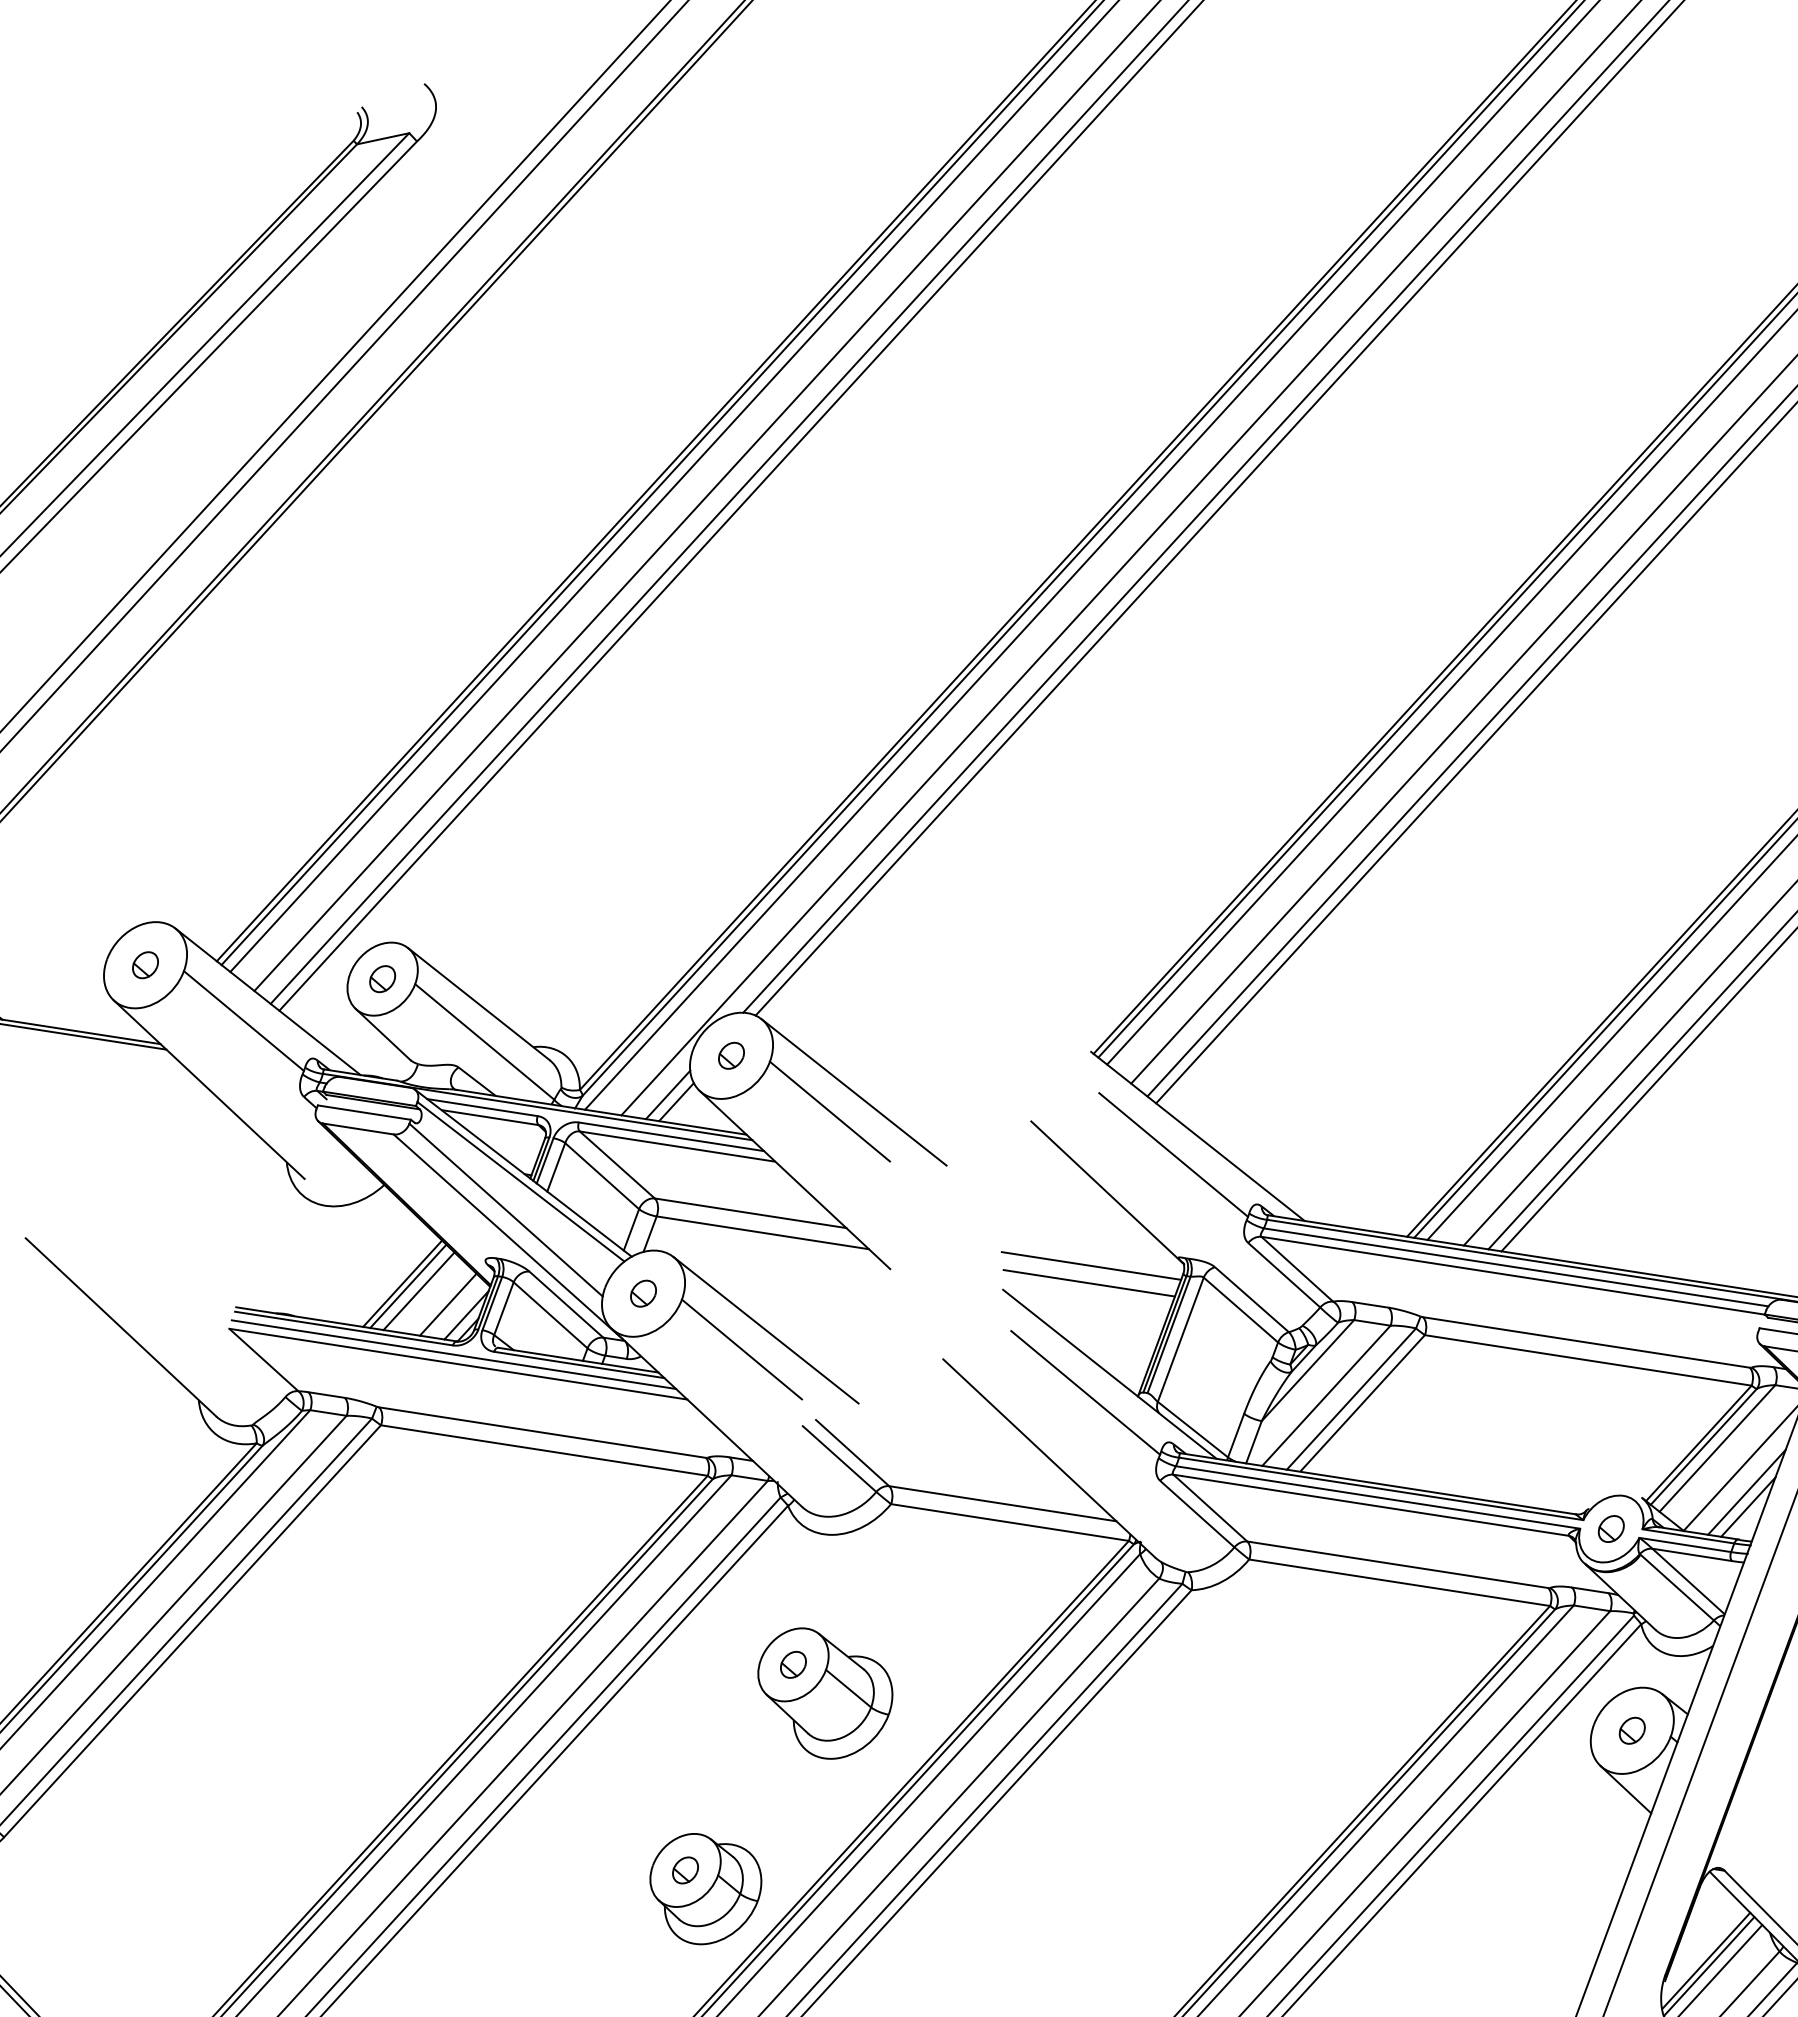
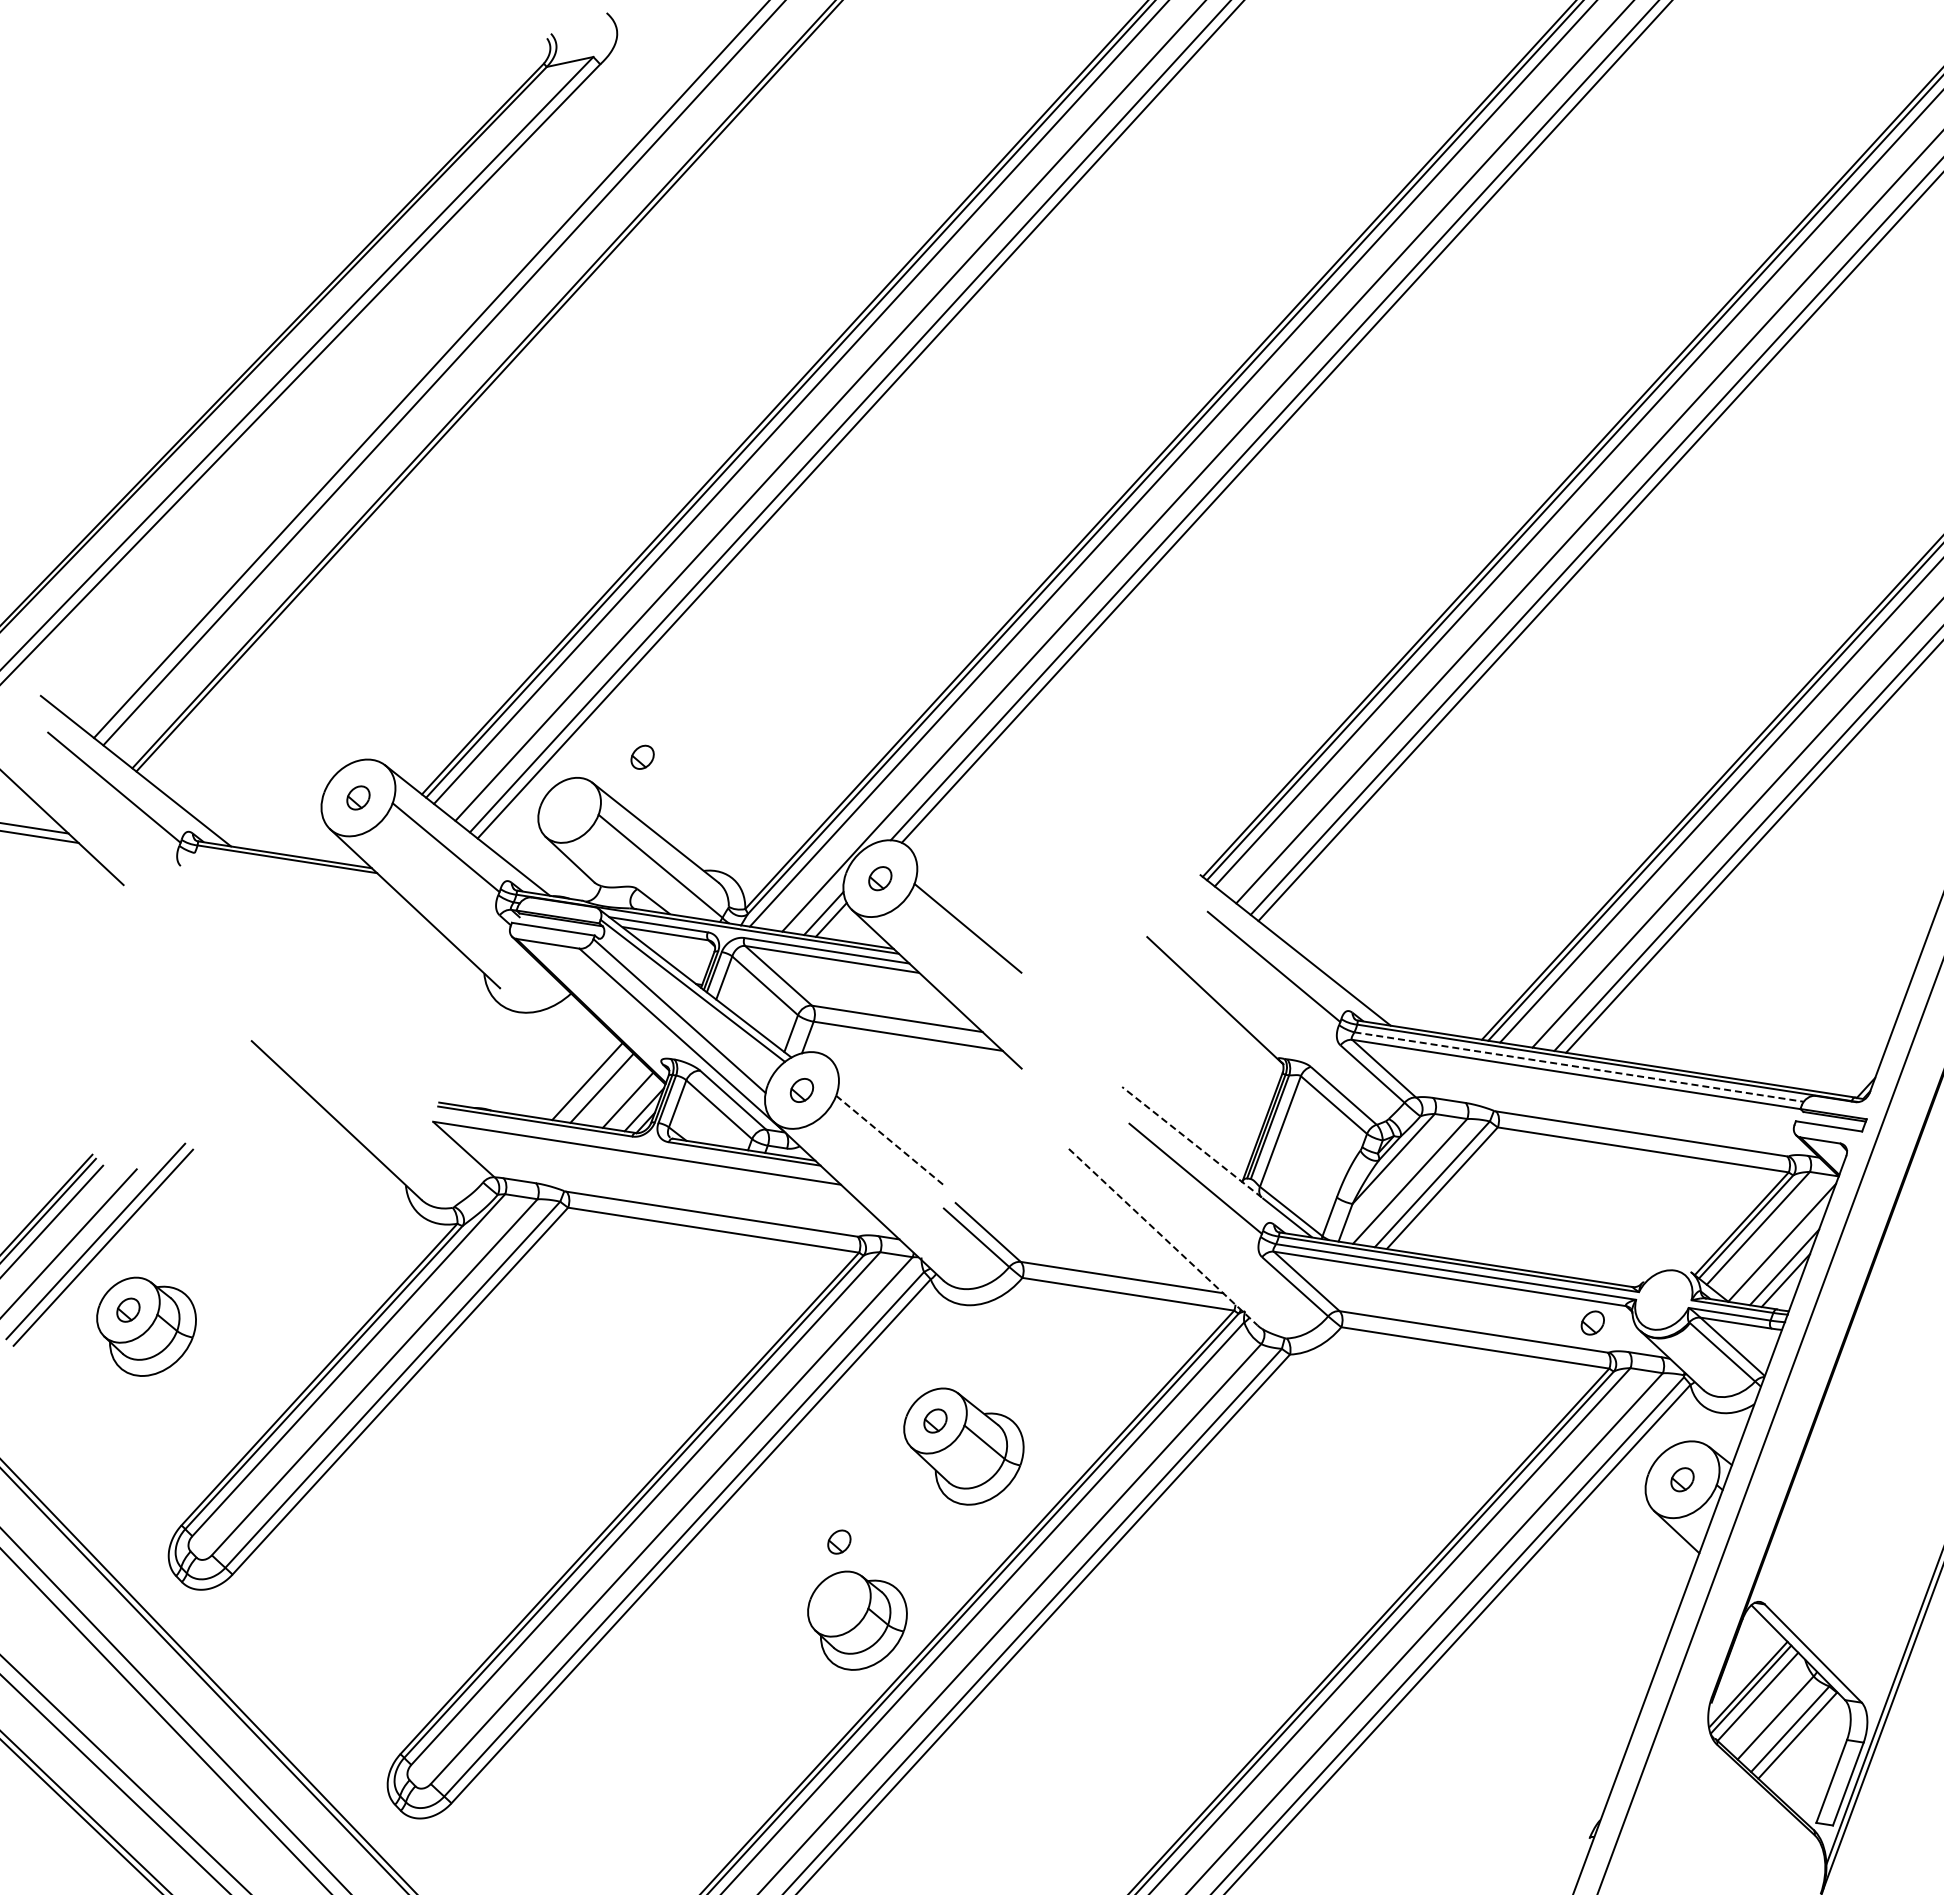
part: (382, 978) -> (642, 756), moved
line: (854, 1091) -> (989, 910), removed
line: (1091, 1265) -> (1200, 1065), removed
line: (1516, 1267) -> (1579, 1067), solid -> dashed
line: (1088, 1283) -> (1198, 1081), removed
line: (408, 1285) -> (592, 1083), removed
line: (765, 1329) -> (910, 1122), removed
line: (742, 1349) -> (890, 1140), solid -> dashed
line: (1080, 1352) -> (1191, 1142), solid -> dashed
line: (453, 1354) -> (632, 1144), removed
line: (1049, 1458) -> (1163, 1237), solid -> dashed
part: (1610, 1528) -> (1592, 1322), moved
part: (685, 1869) -> (839, 1541), moved

